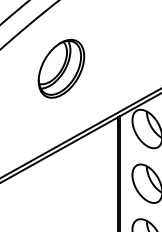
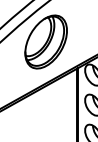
part: (60, 67) -> (45, 41), size x1.67

